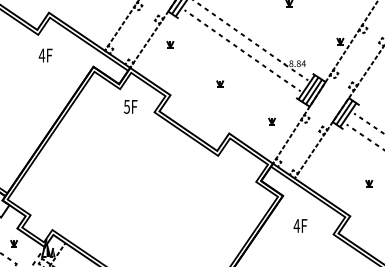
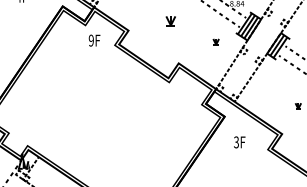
part: (220, 83) -> (171, 20), size x1.6
text: (126, 106) -> (90, 40), 5F -> 9F
part: (271, 121) -> (215, 42), moved
text: (296, 225) -> (236, 141), 4F -> 3F

